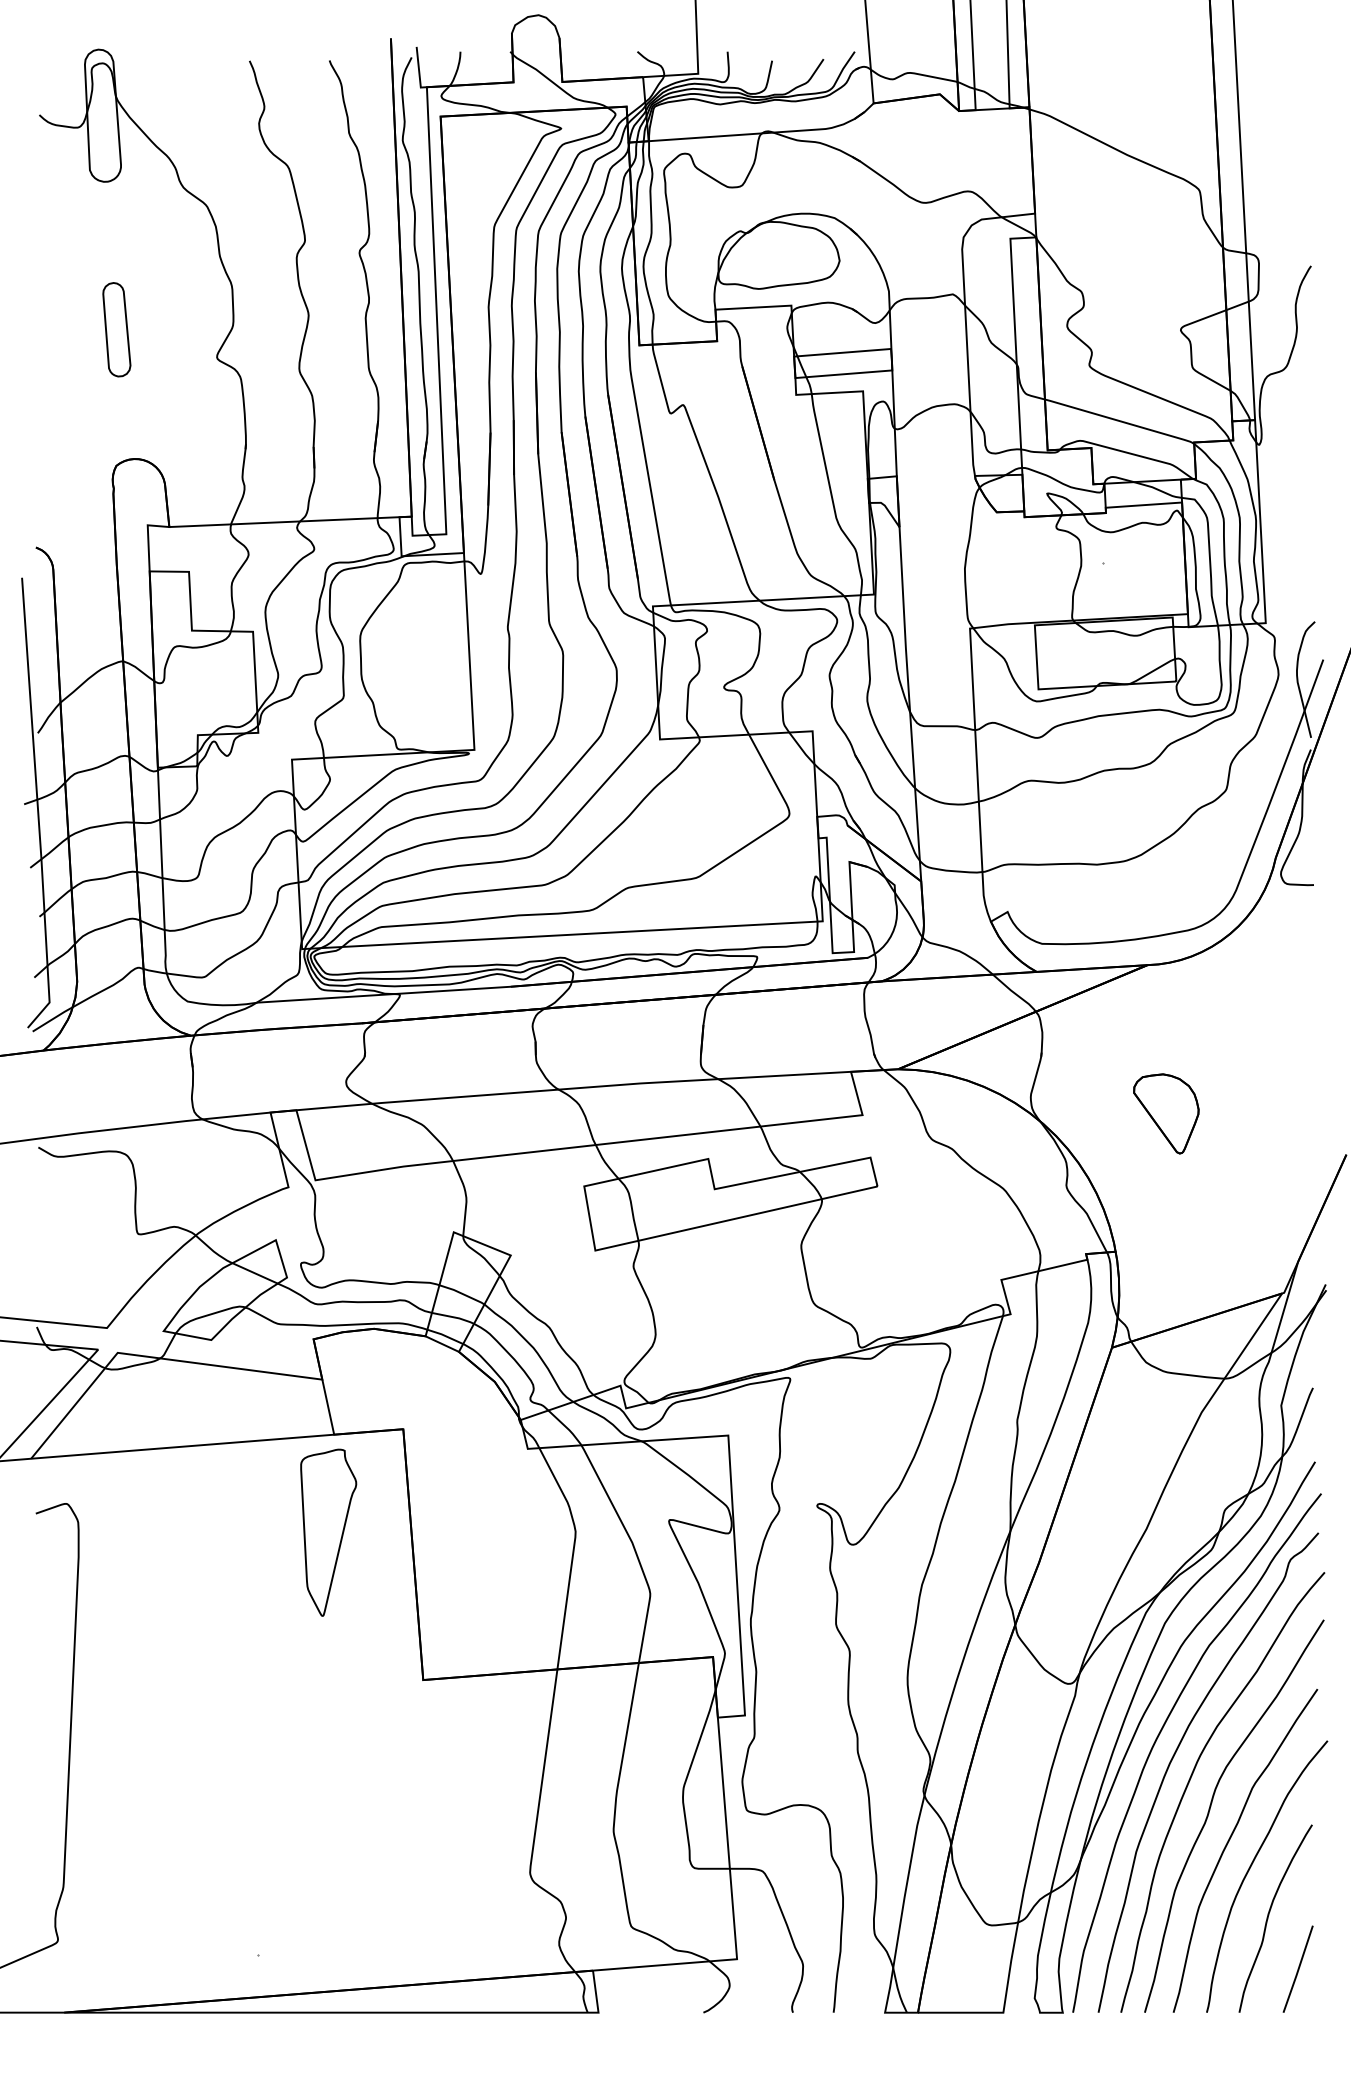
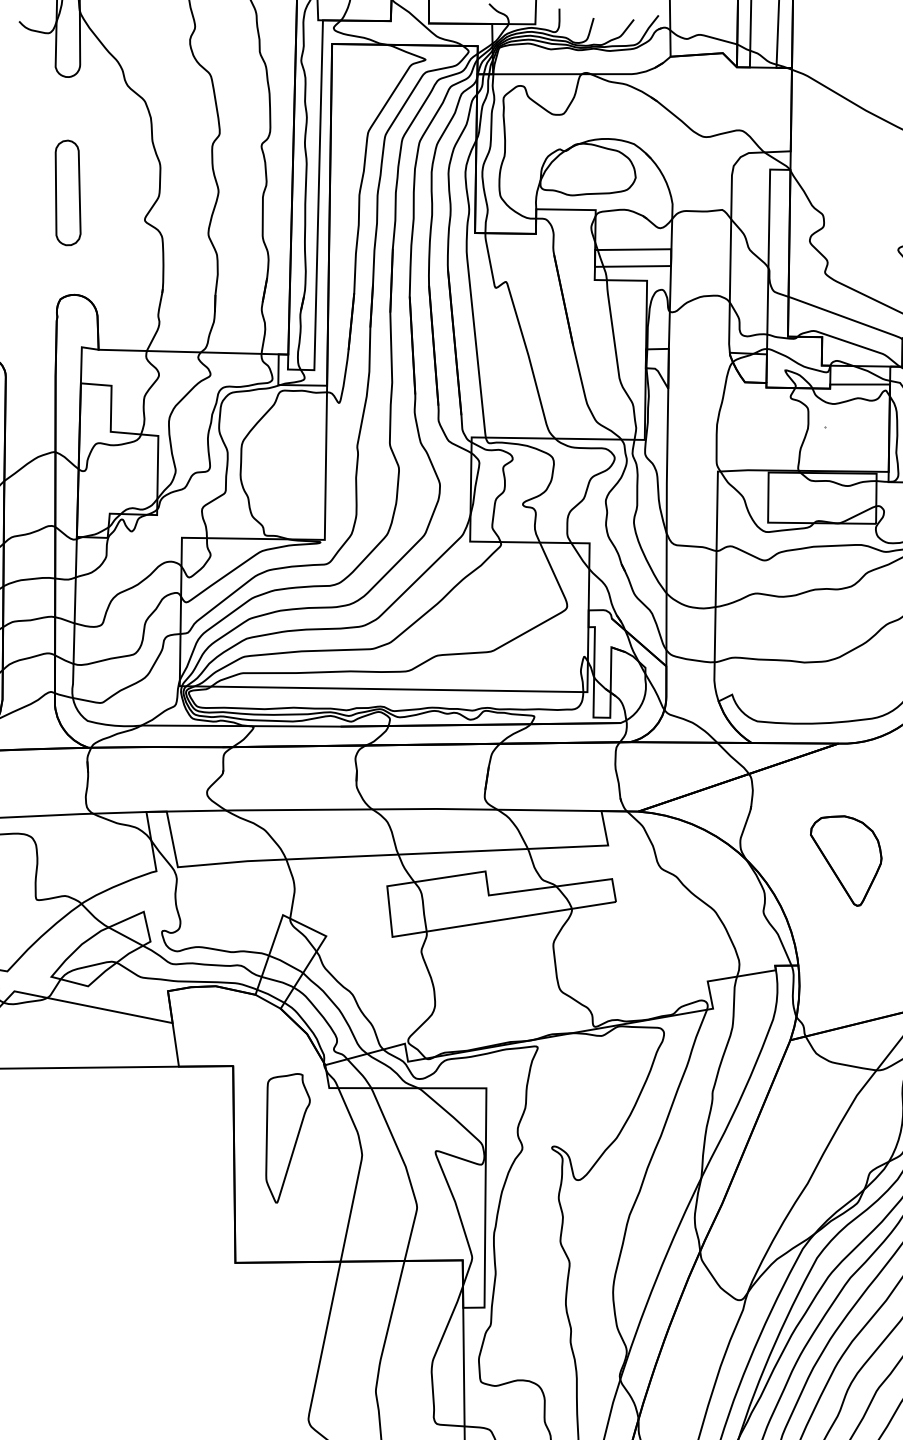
part: (116, 329) -> (67, 192), size x1.43
part: (1166, 1113) -> (845, 860), size x1.43
part: (328, 1532) -> (285, 1138), moved

